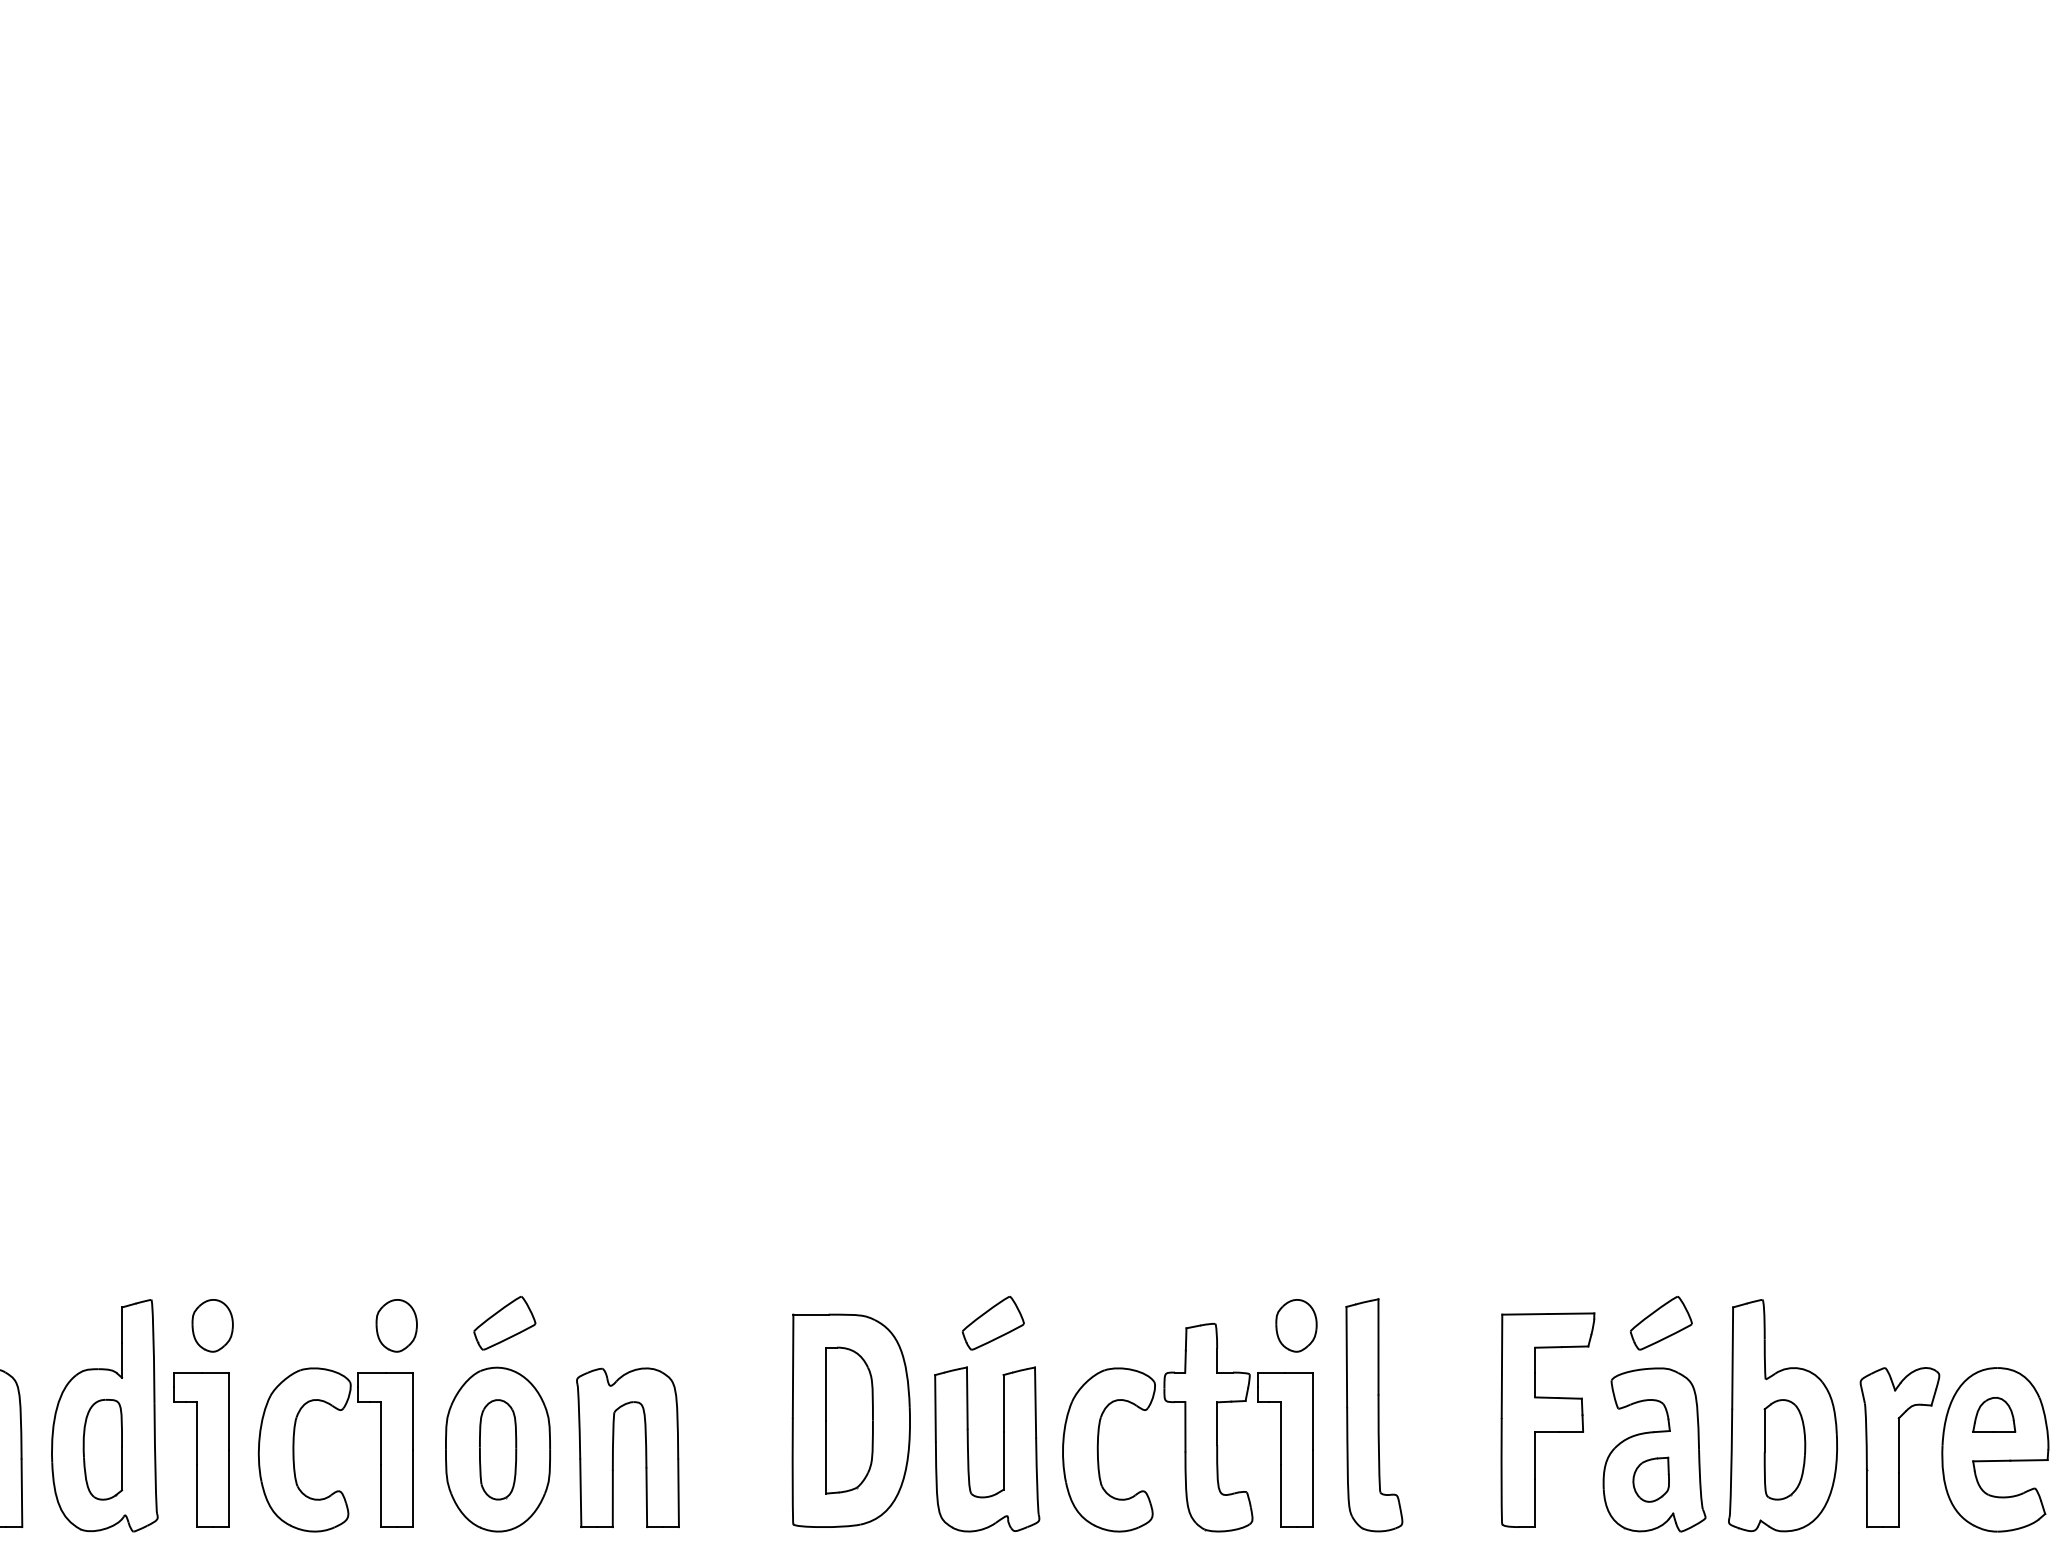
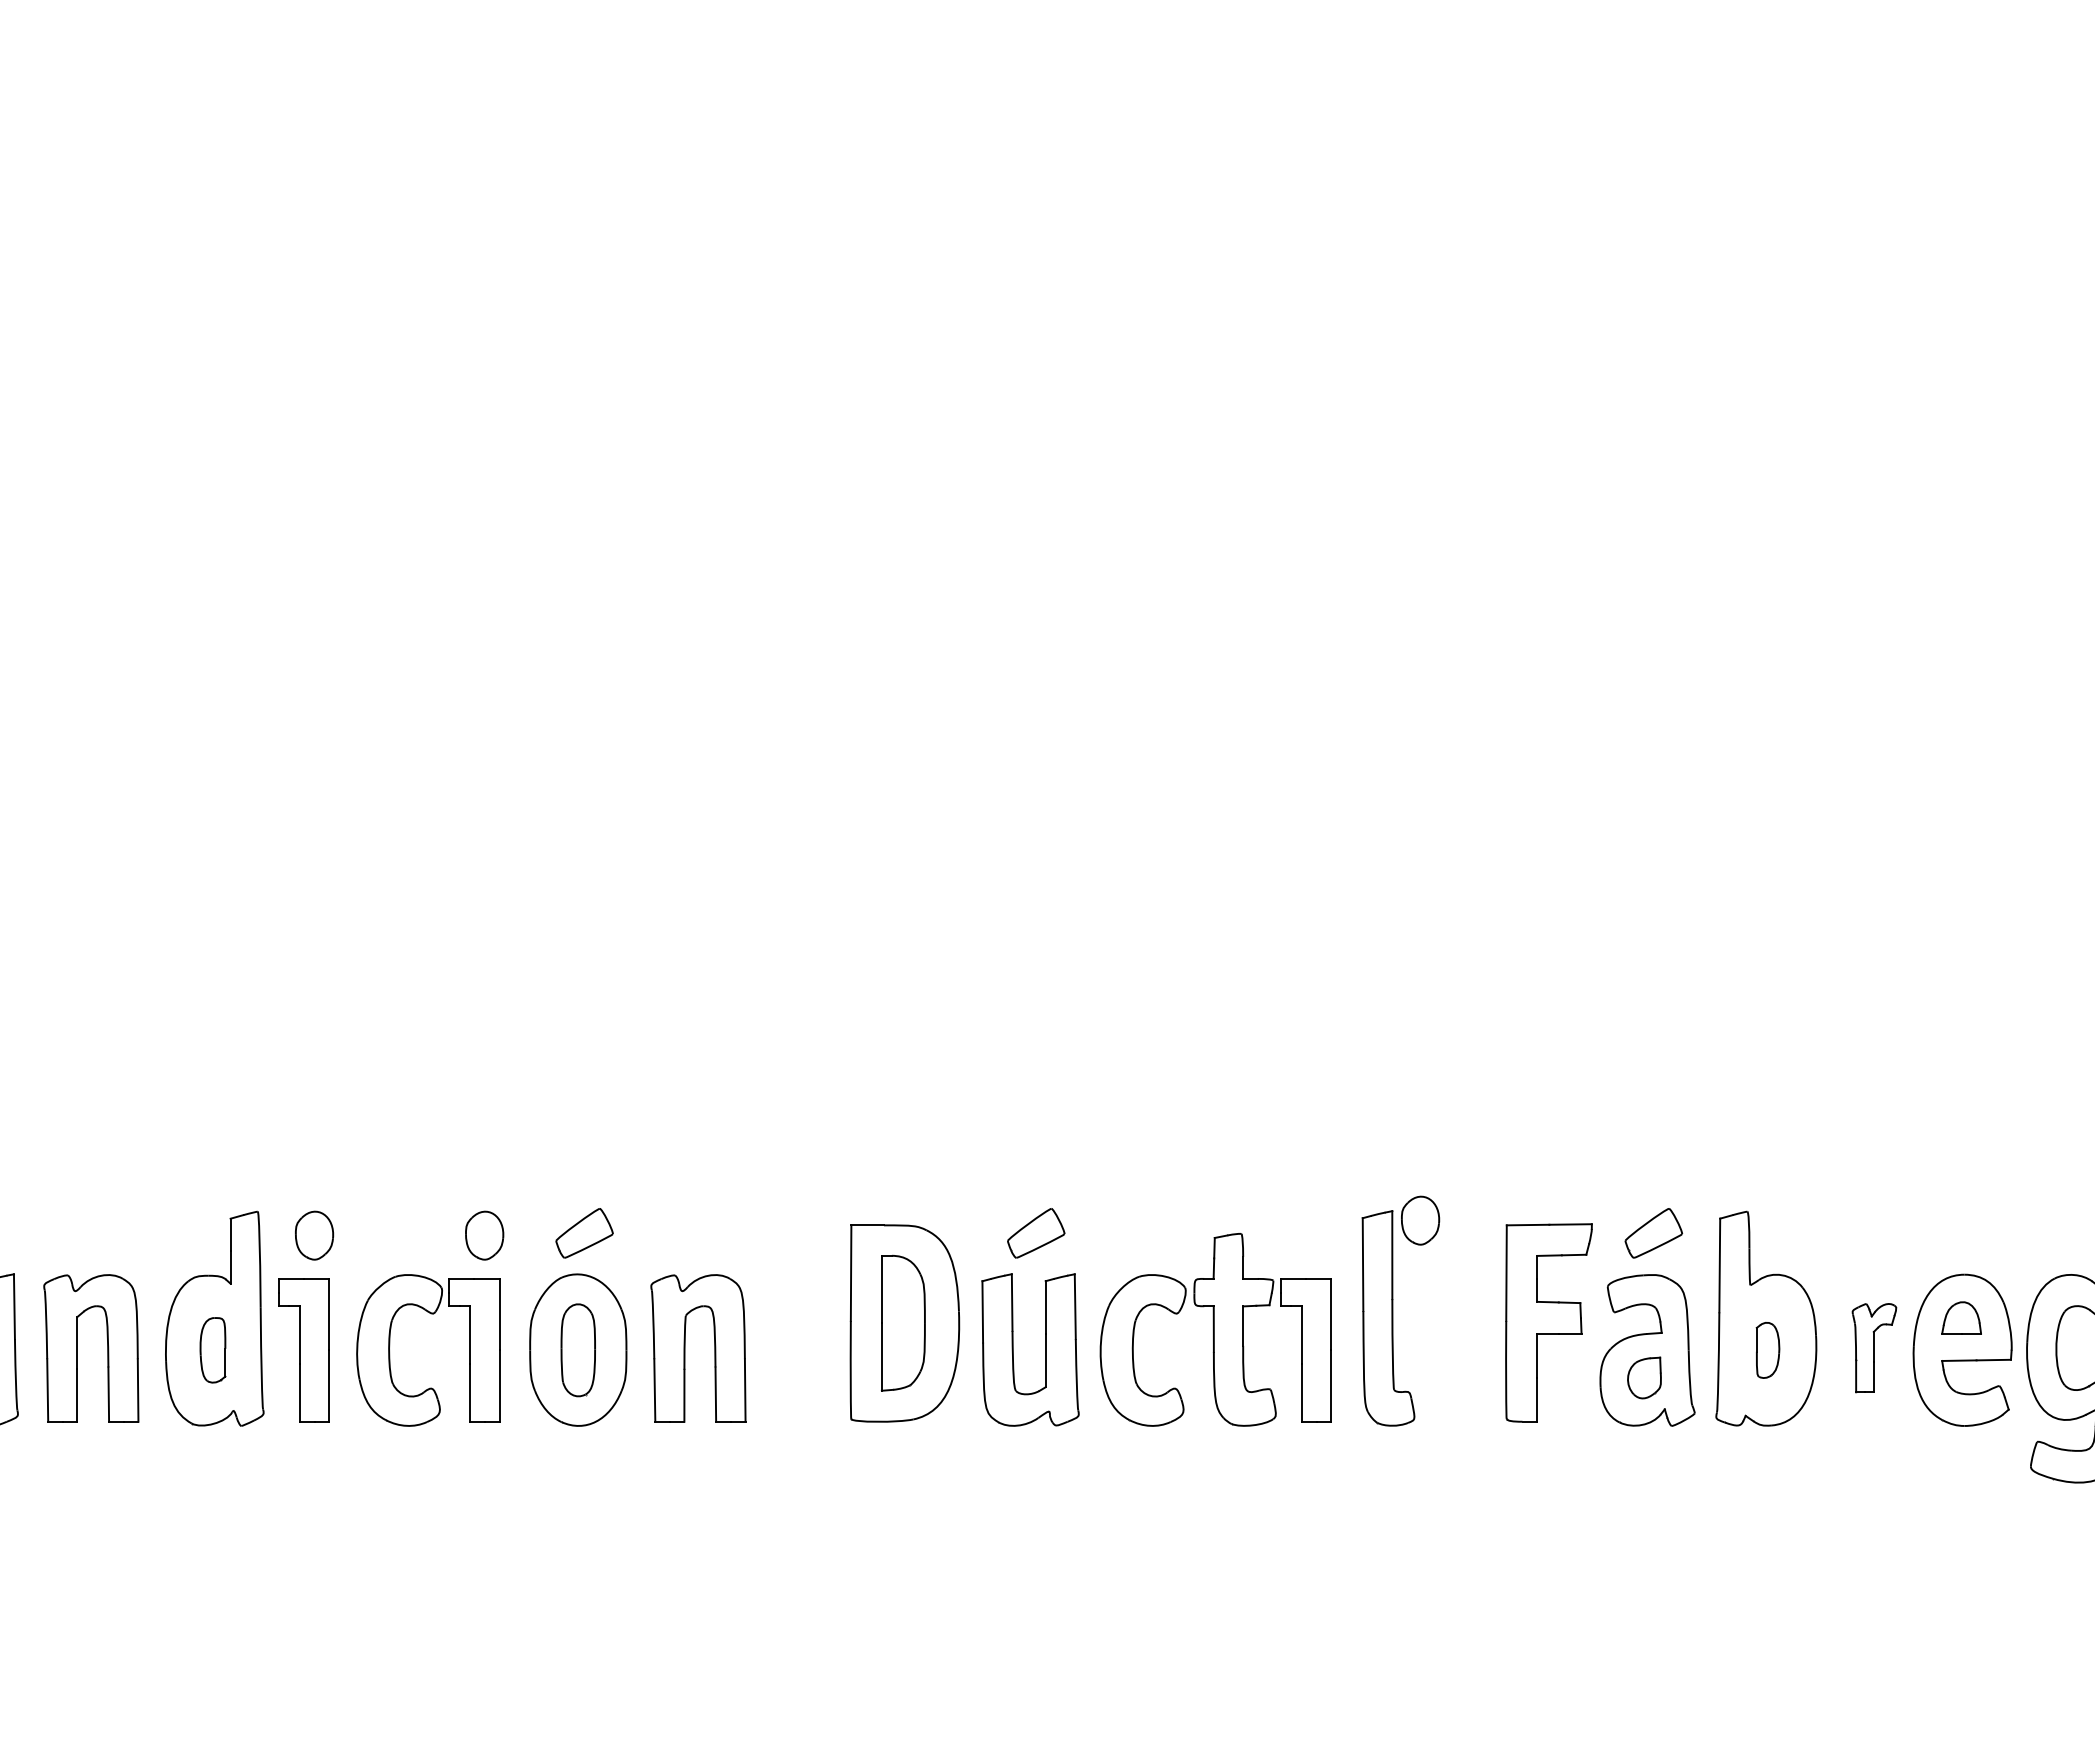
part: (1296, 1325) -> (1420, 1220), moved
part: (1900, 1446) -> (1874, 1347), size x0.6
part: (102, 1450) -> (212, 1350), size x0.7
part: (1784, 1450) -> (1767, 1350), size x0.6

